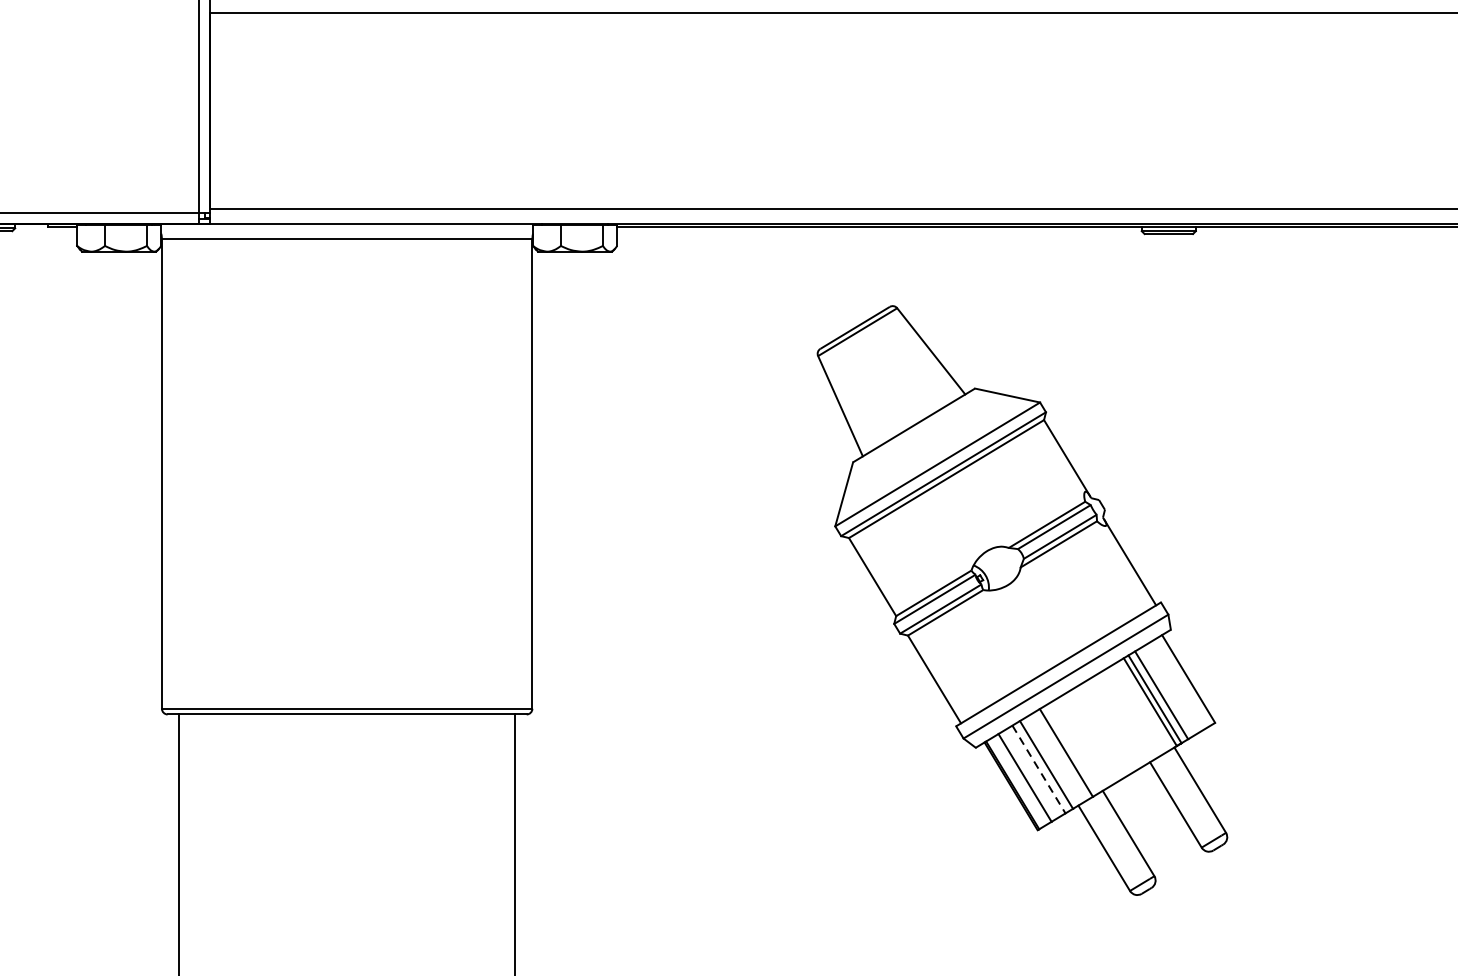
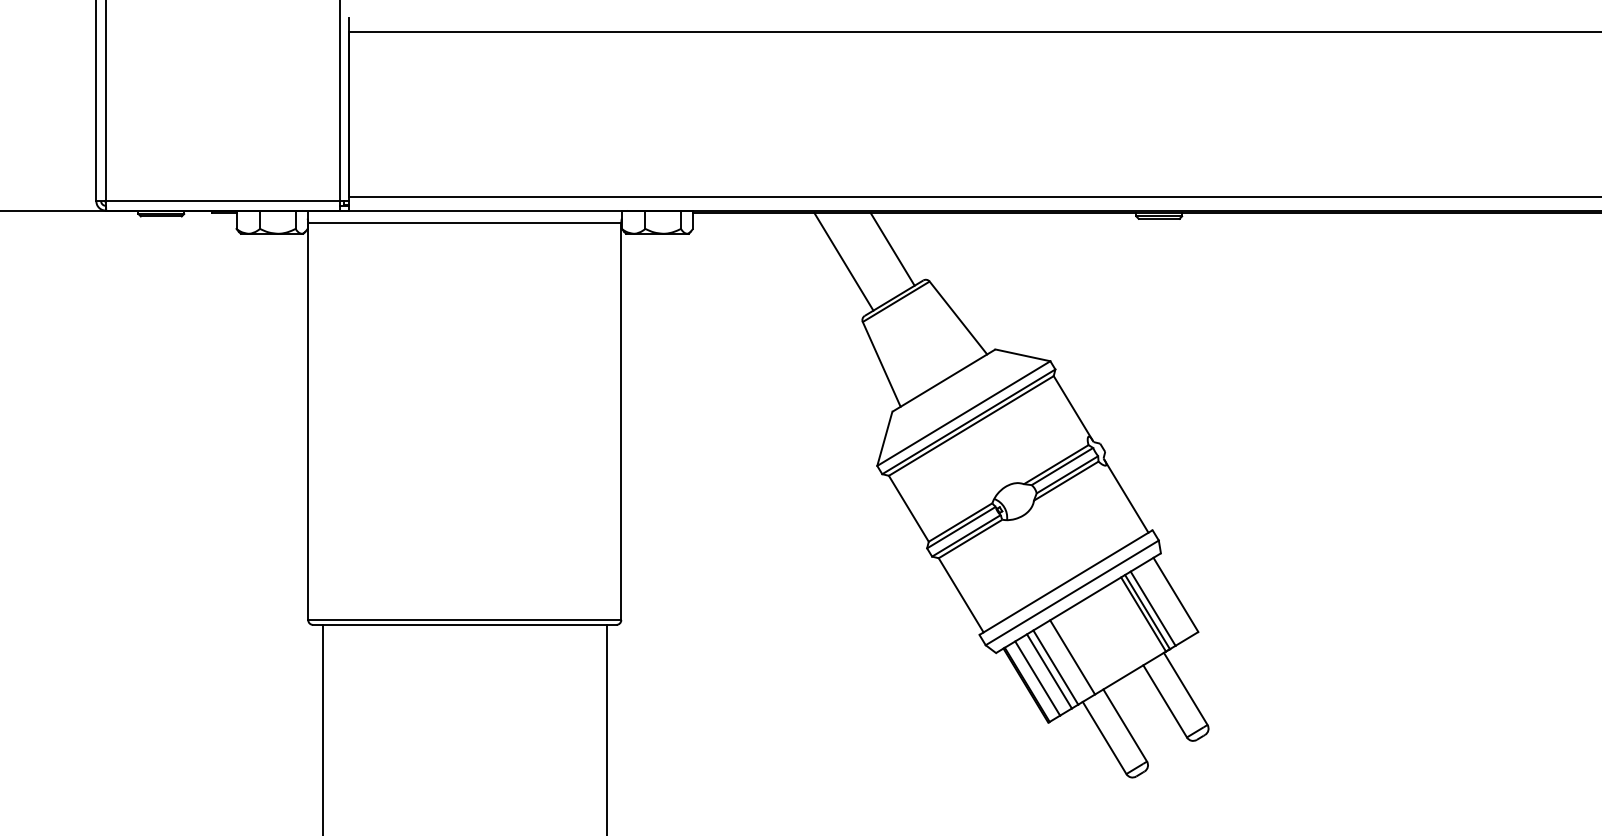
line: (853, 270) -> (892, 249), added
line: (795, 284) -> (843, 261), added
line: (1039, 769) -> (1049, 671), dashed -> solid

